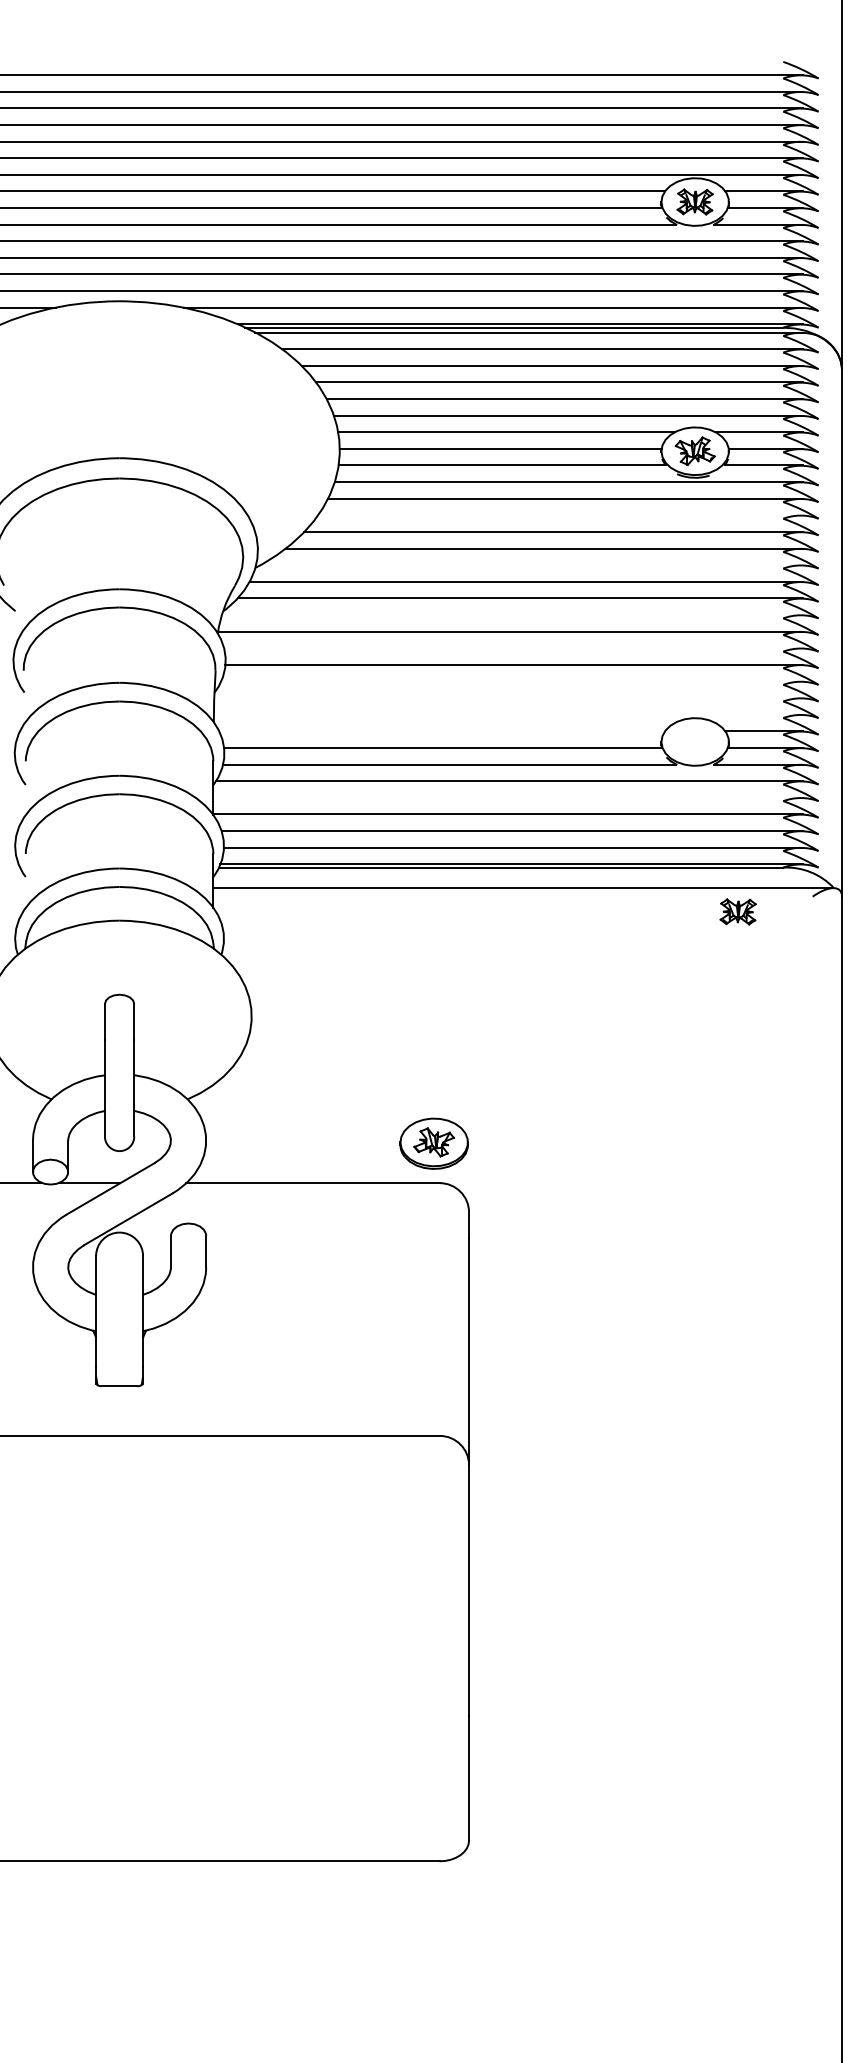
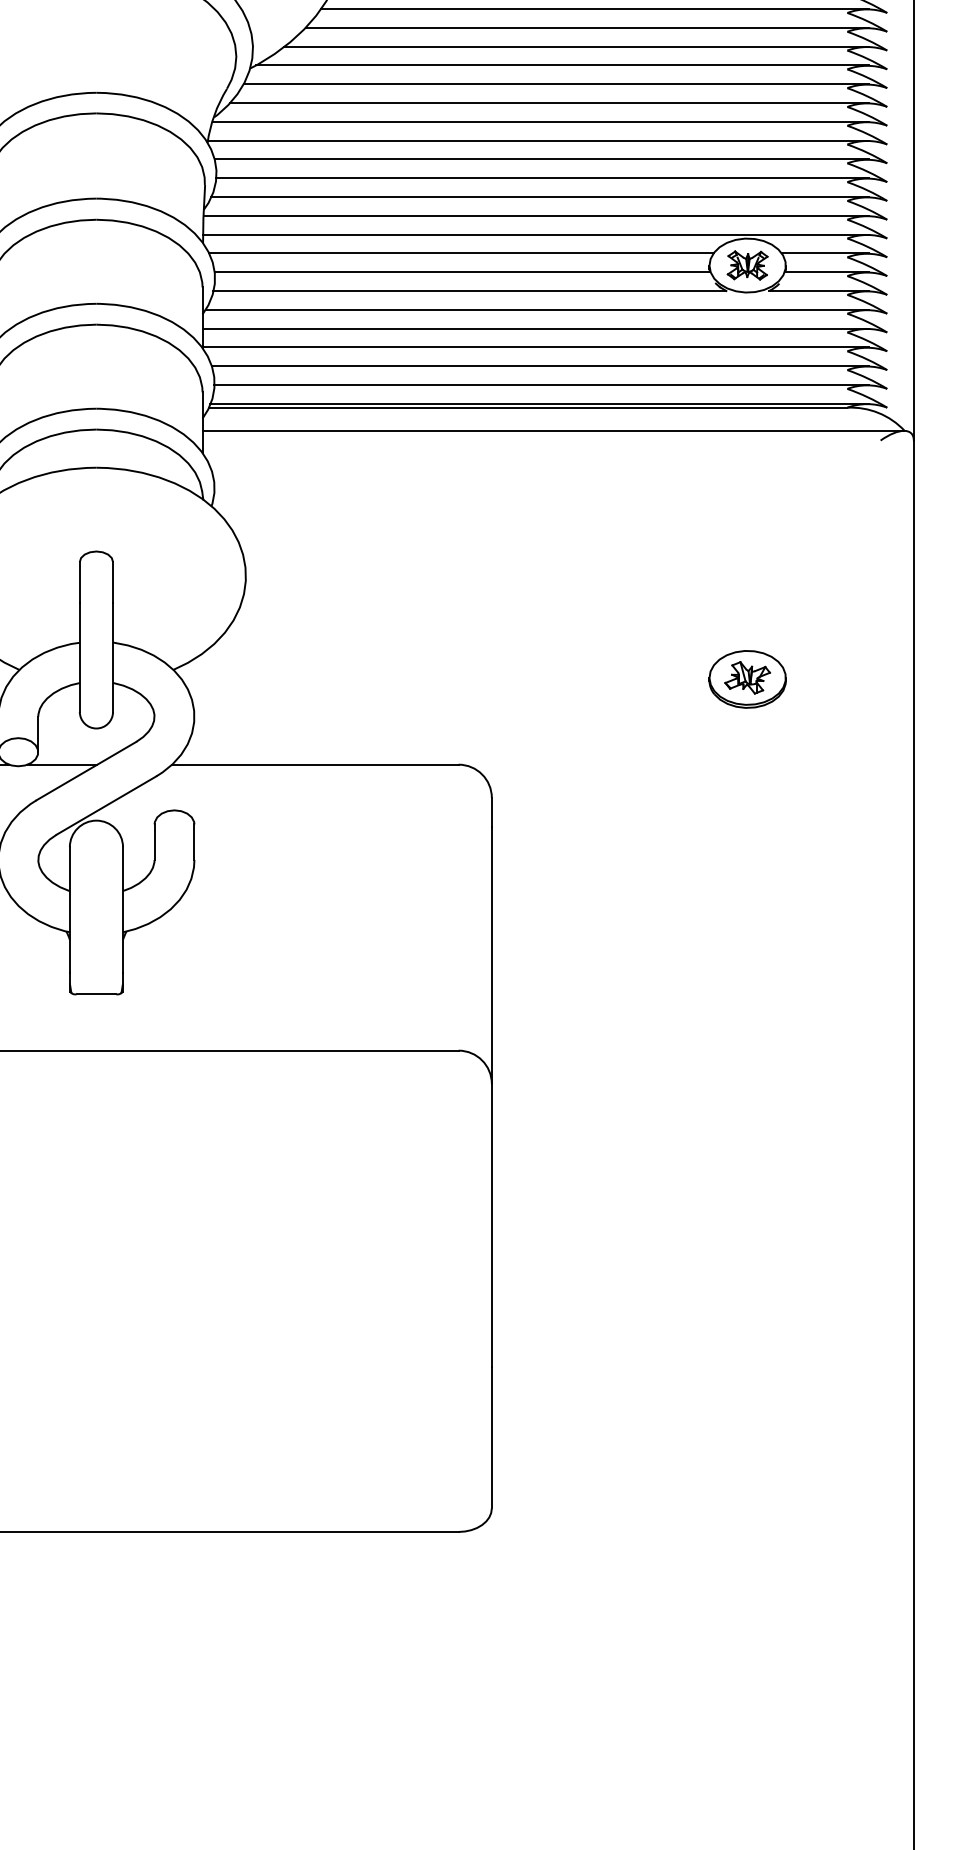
line: (559, 515) -> (594, 9), added
line: (531, 565) -> (562, 65), added
line: (512, 614) -> (540, 121), added
line: (513, 648) -> (542, 159), added
line: (511, 681) -> (539, 197), added
line: (508, 698) -> (536, 216), added
line: (507, 714) -> (535, 234), added
line: (442, 731) -> (461, 253), added
line: (507, 797) -> (535, 328), added
part: (737, 911) -> (746, 265), moved
part: (433, 1143) -> (746, 679), moved

